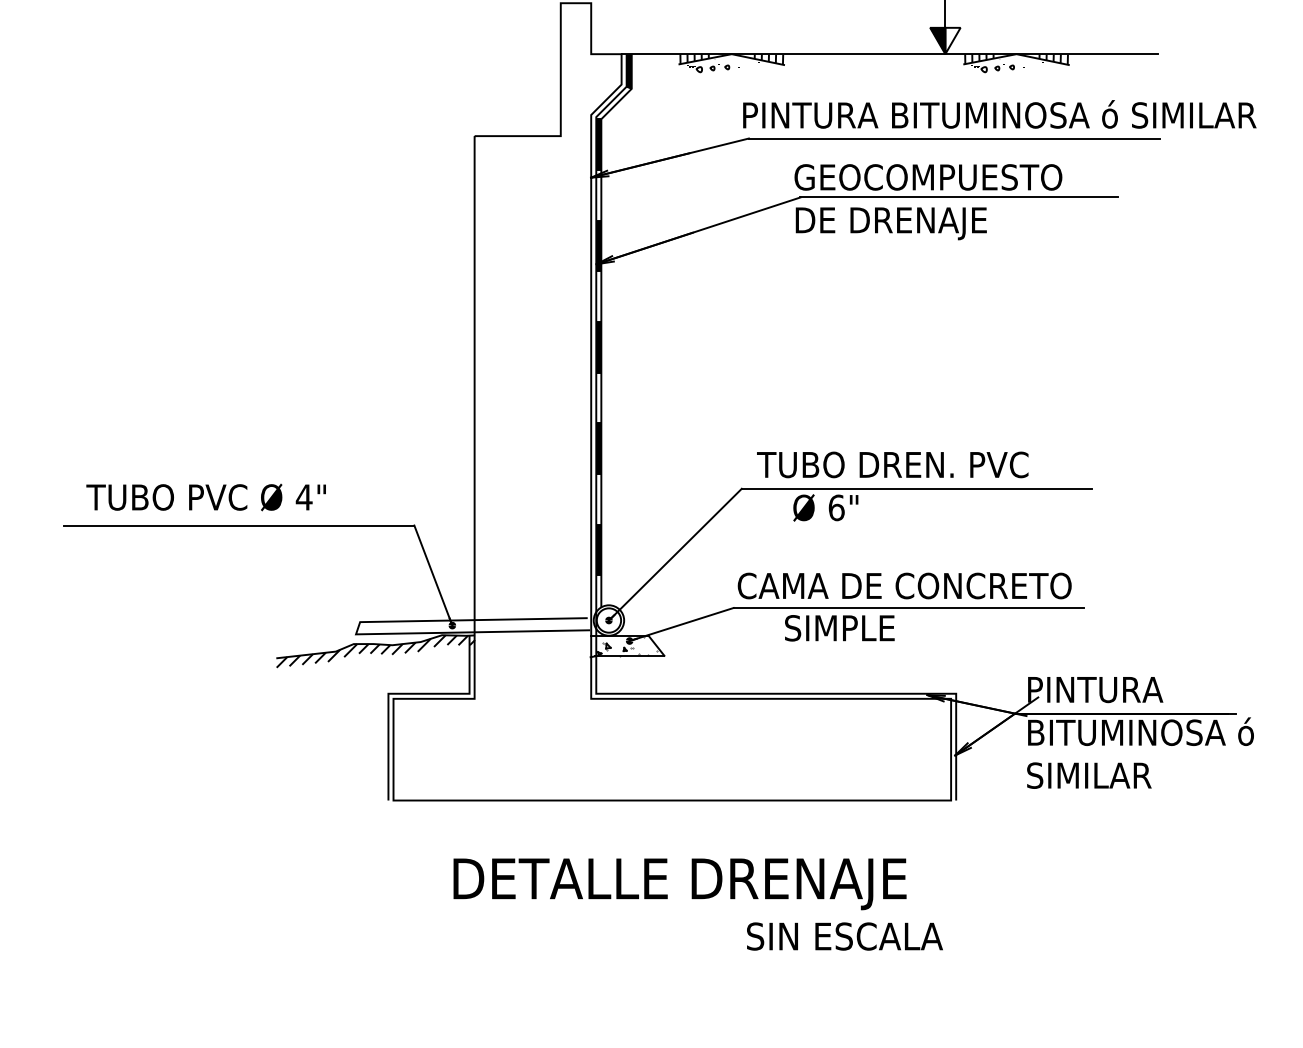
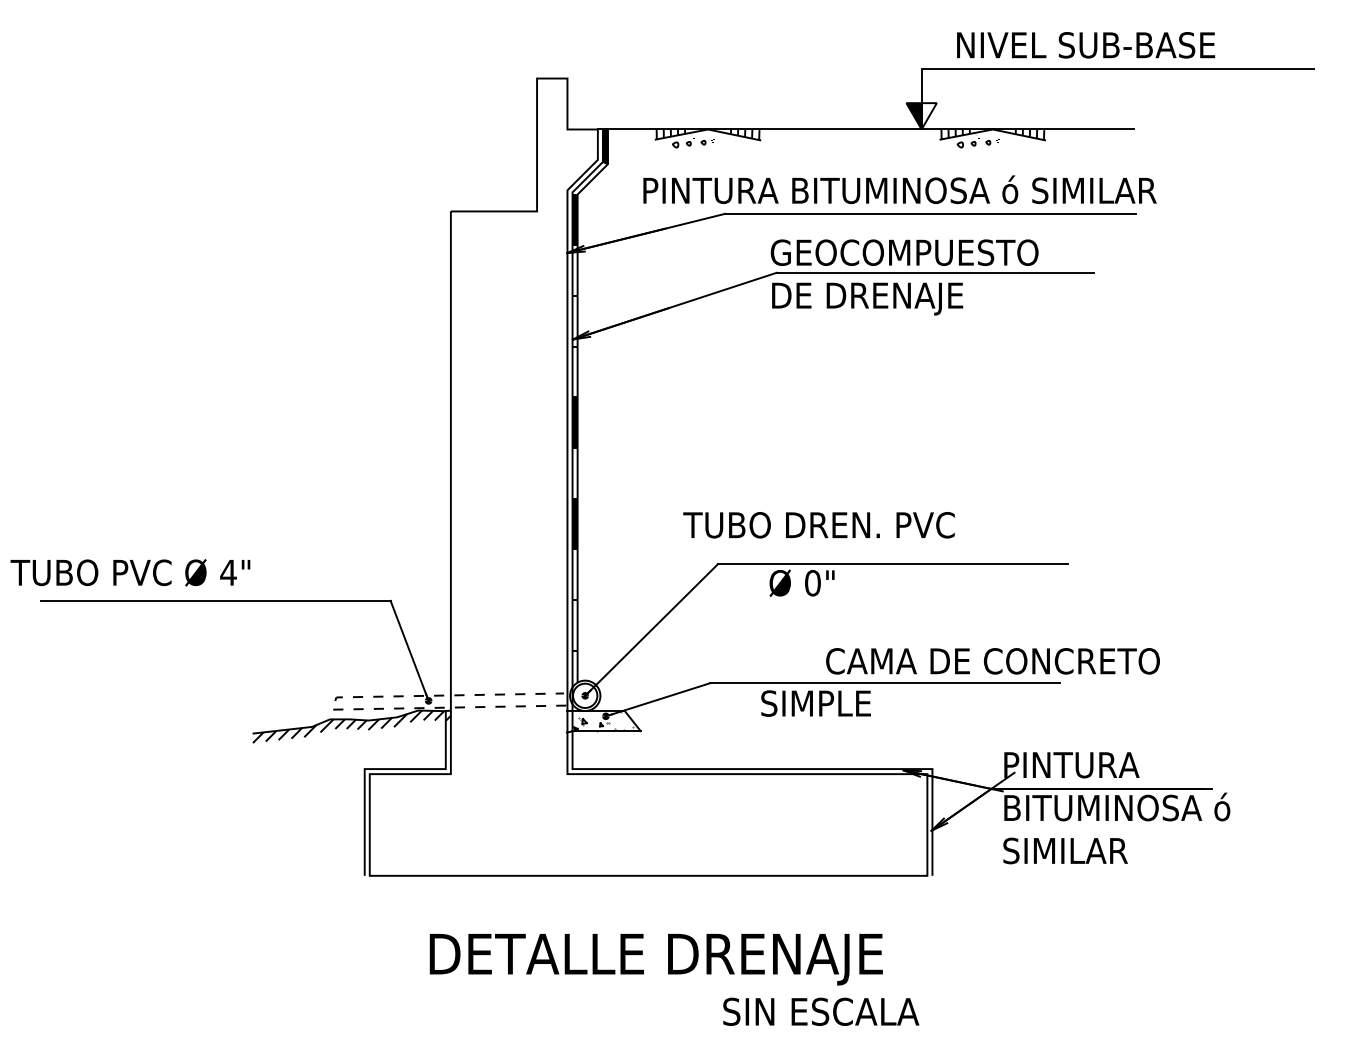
text: (999, 114) -> (899, 189), moved
fill: (598, 245) -> (574, 320), removed
text: (892, 465) -> (818, 525), moved
text: (206, 497) -> (130, 572), moved
text: (836, 508) -> (812, 583), 6" -> 0"
fill: (598, 550) -> (574, 625), removed
text: (904, 586) -> (992, 661), moved
line: (357, 631) -> (333, 706), solid -> dashed

